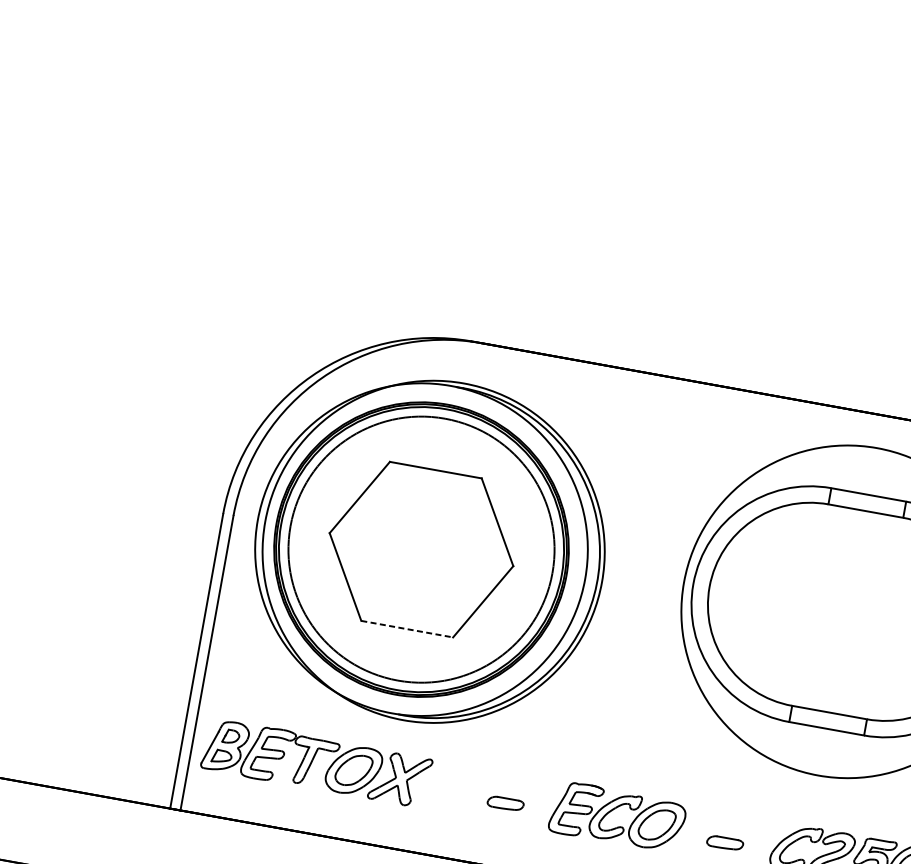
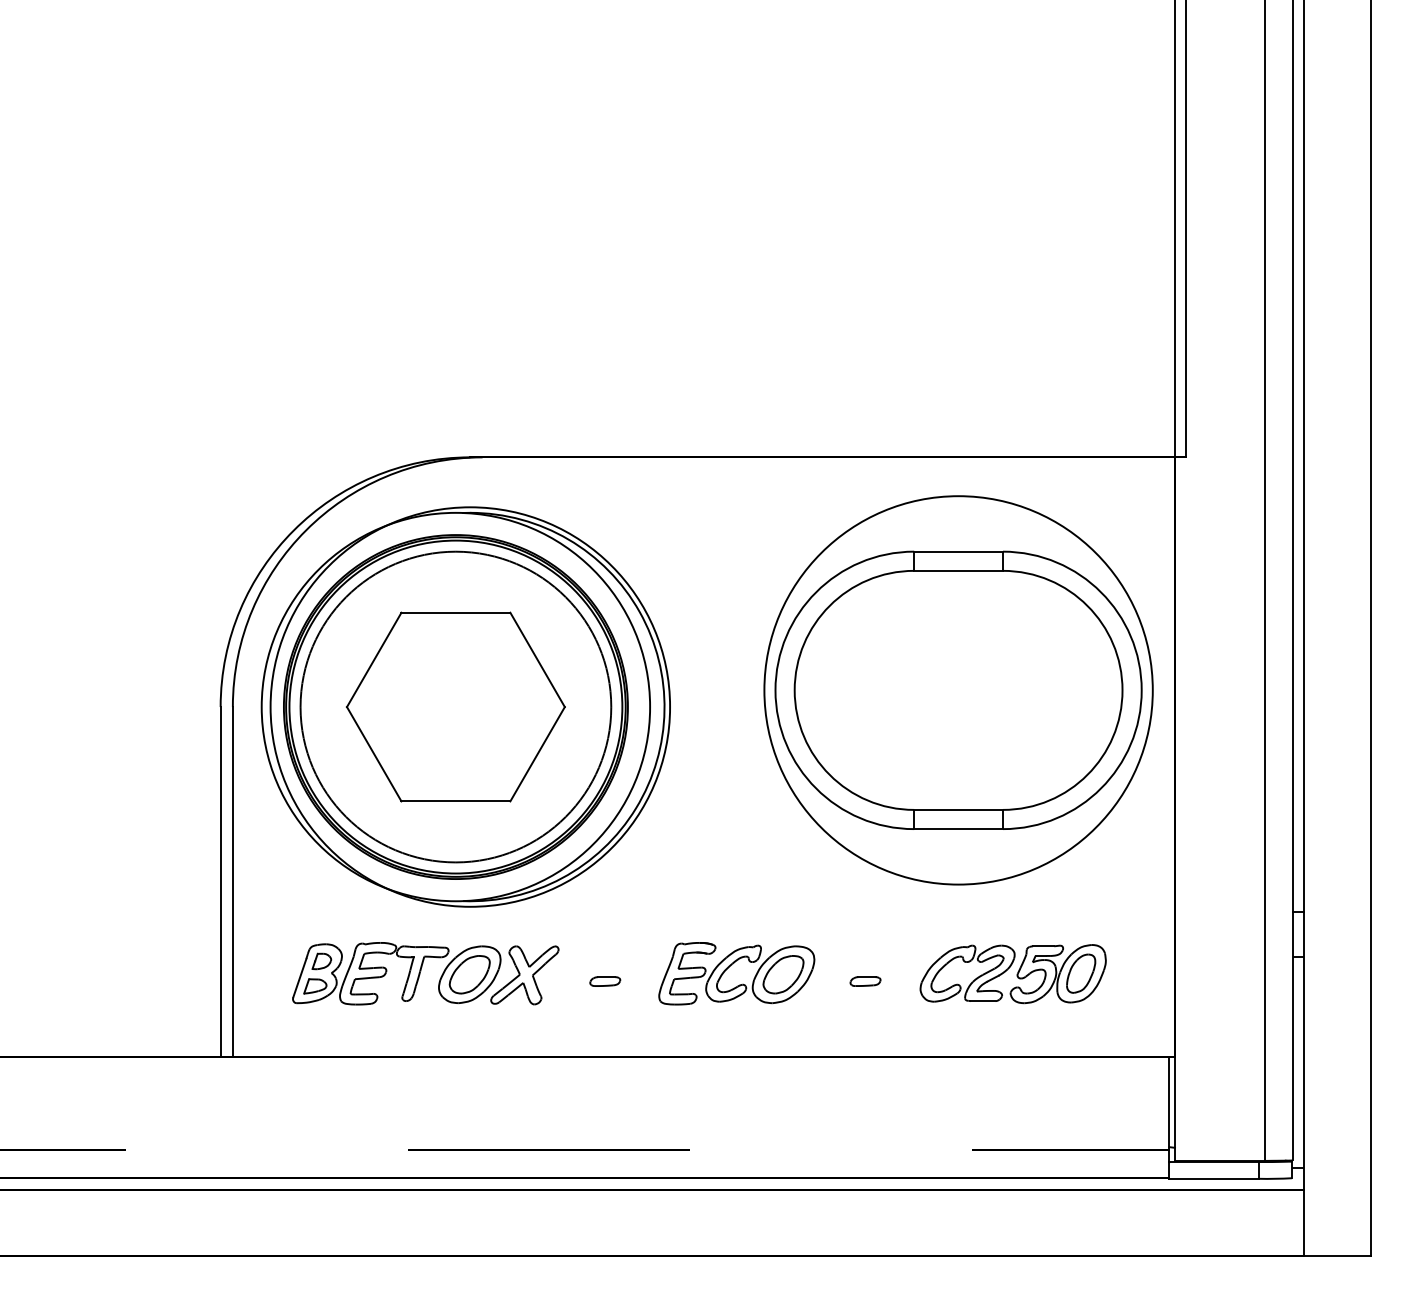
line: (407, 629) -> (456, 801), dashed -> solid
part: (316, 762) -> (425, 973), moved
part: (505, 803) -> (605, 981), size x0.71
part: (725, 843) -> (865, 981), size x0.71

